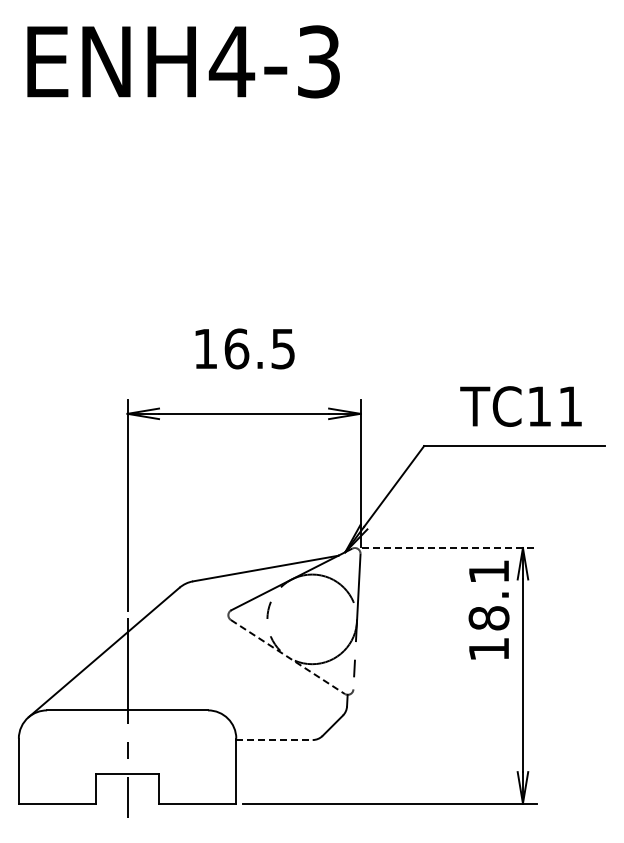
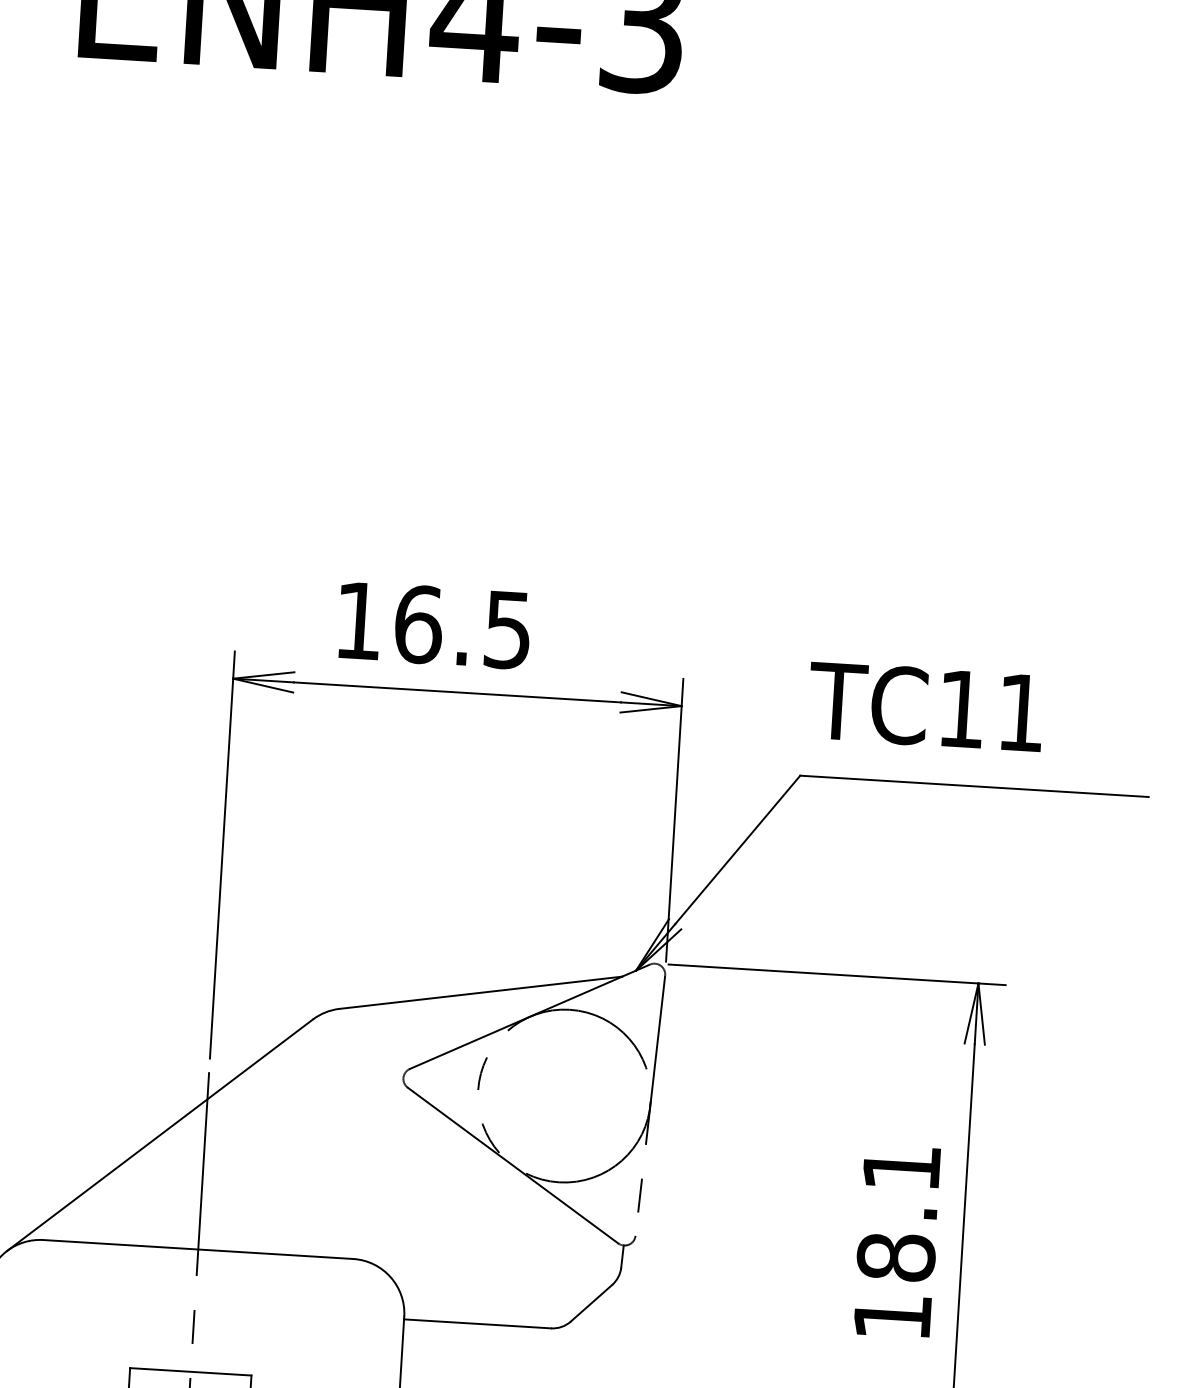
text: (244, 348) -> (433, 624), moved
text: (520, 406) -> (924, 706), moved
line: (449, 548) -> (837, 975), dashed -> solid
text: (488, 609) -> (896, 1240), moved
line: (287, 656) -> (512, 1164), dashed -> solid
line: (274, 740) -> (477, 1324), dashed -> solid

